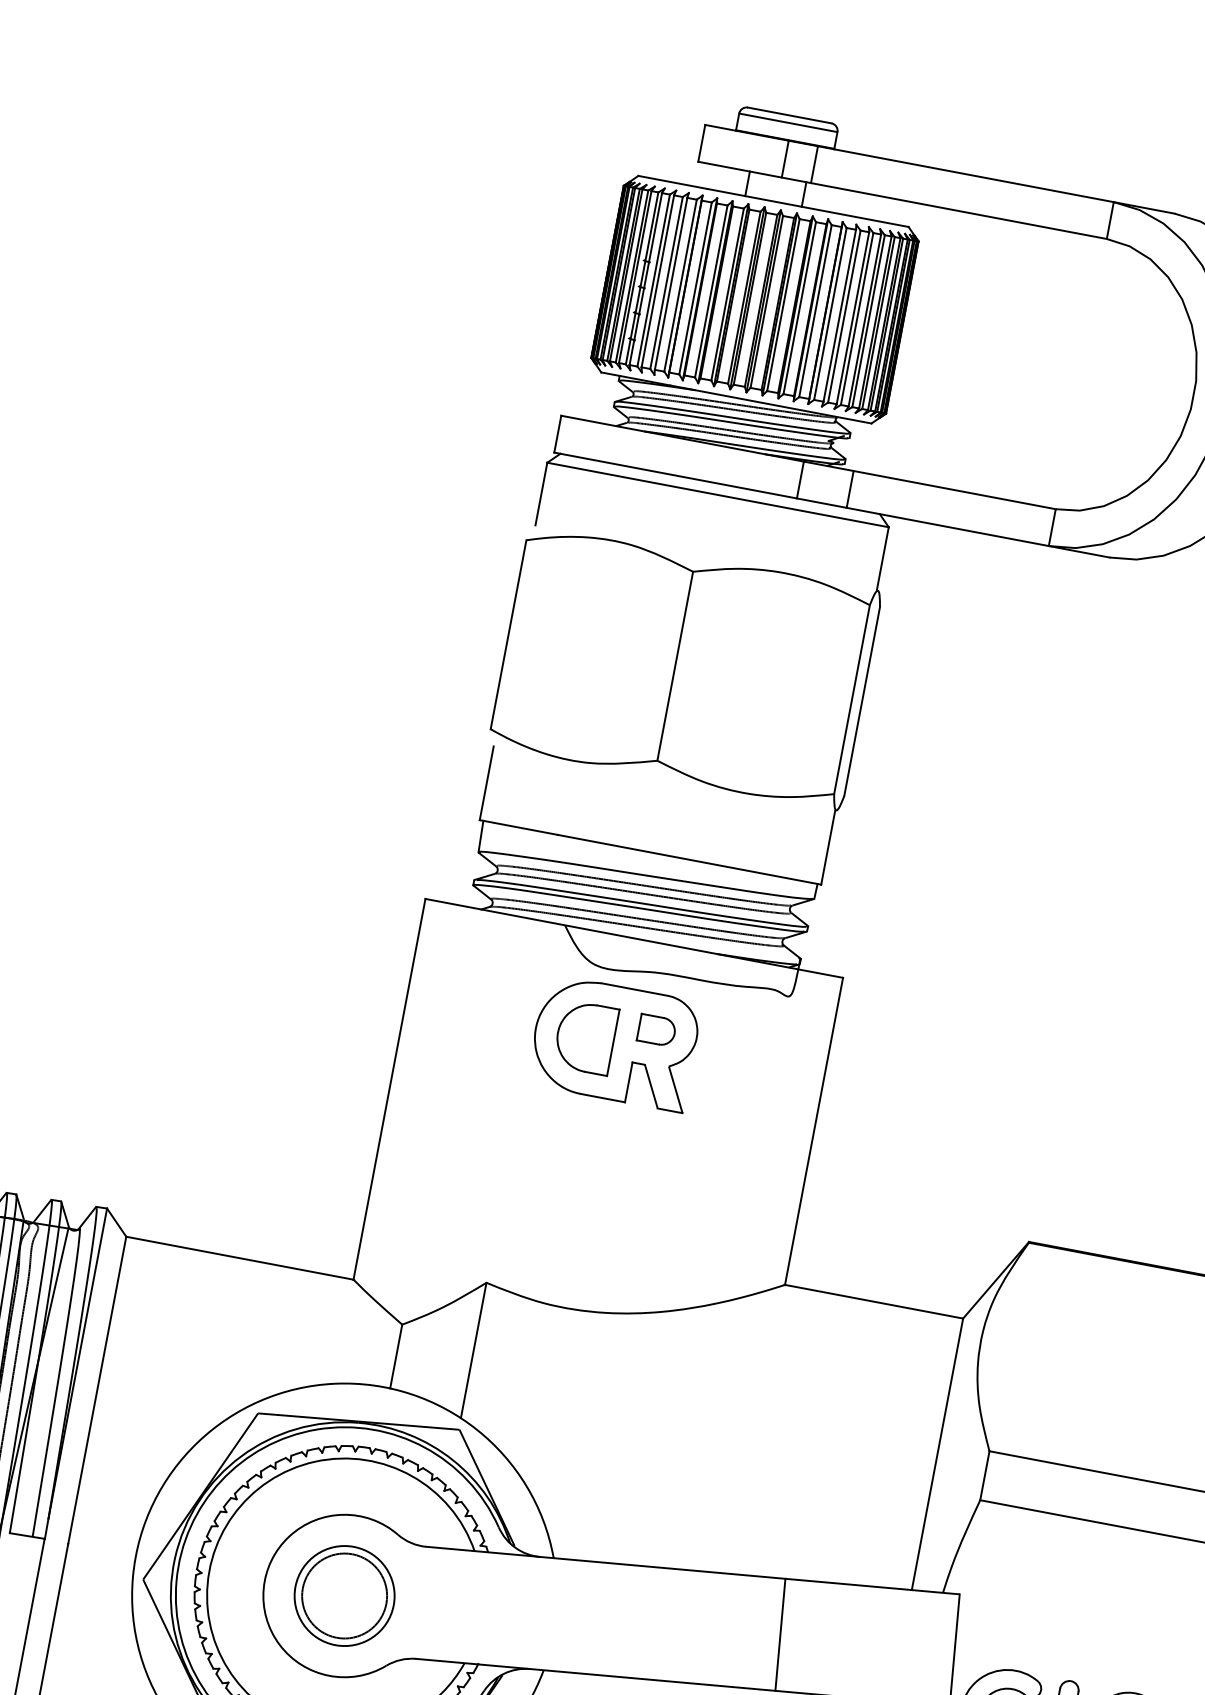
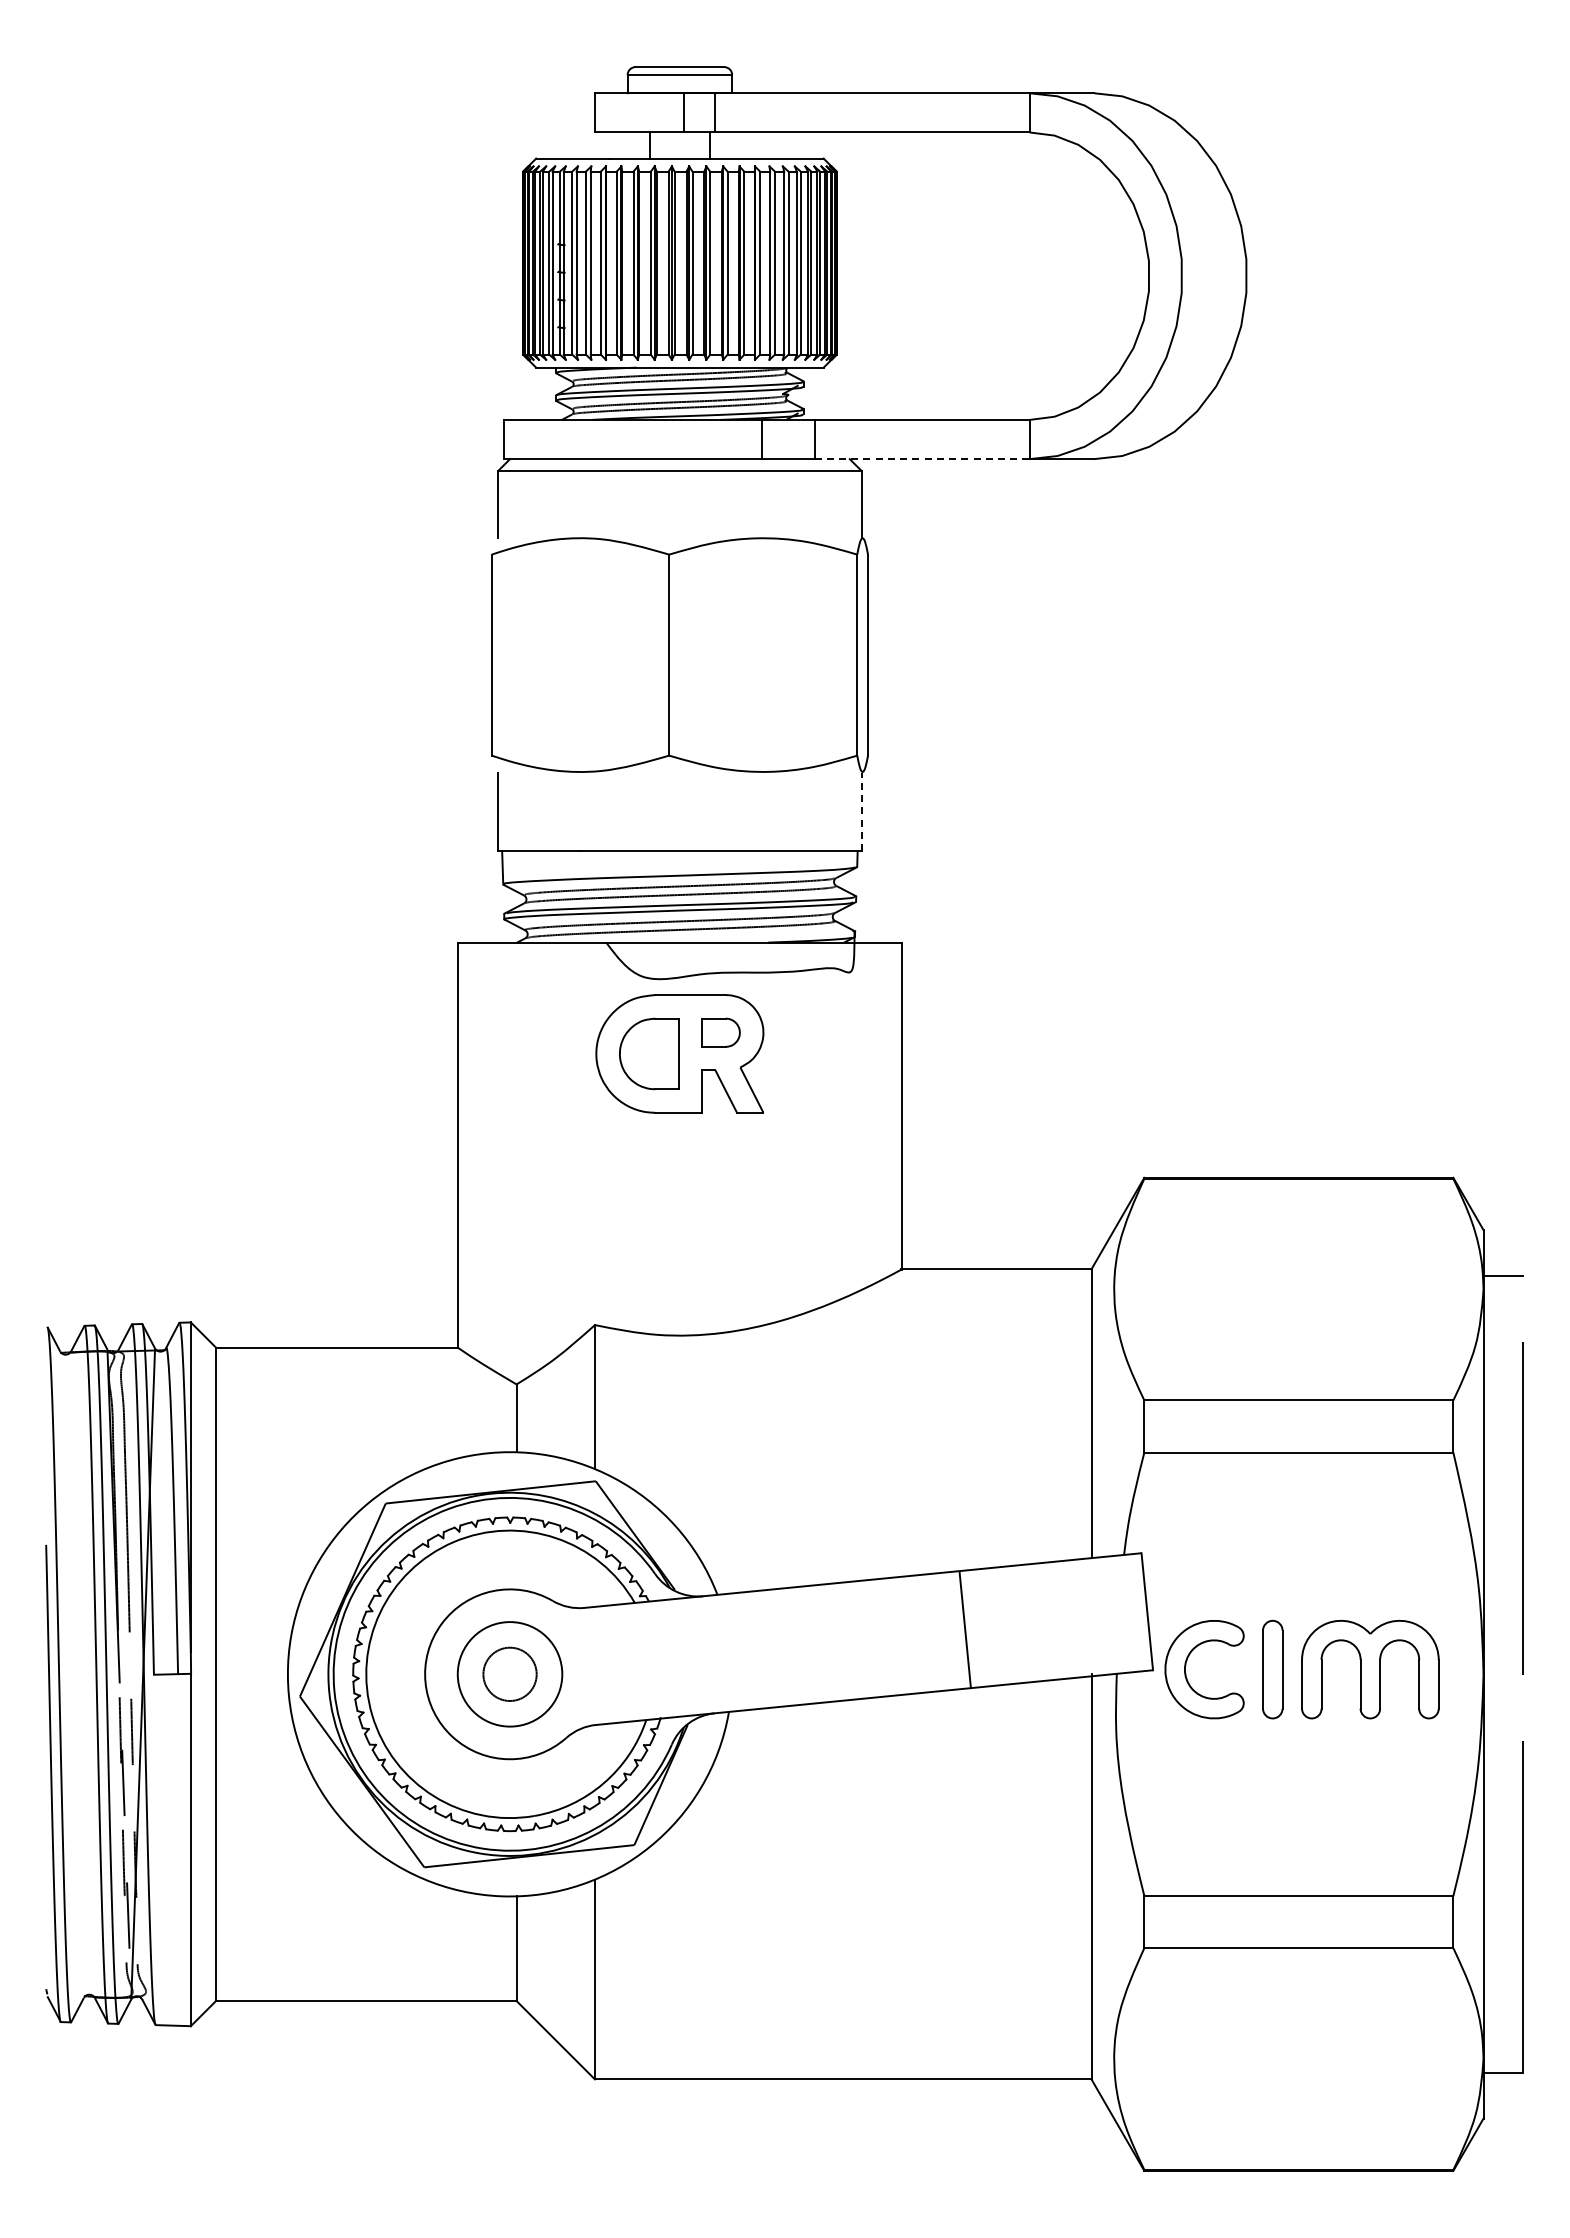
line: (948, 527) -> (922, 459), solid -> dashed
line: (828, 847) -> (861, 811), solid -> dashed
circle: (344, 1595) -> (509, 1673), size x0.6

